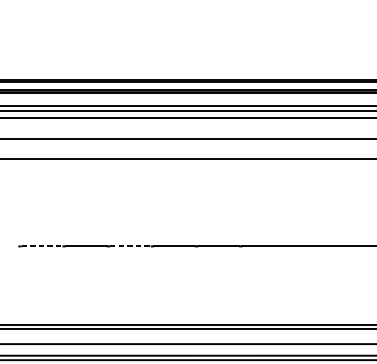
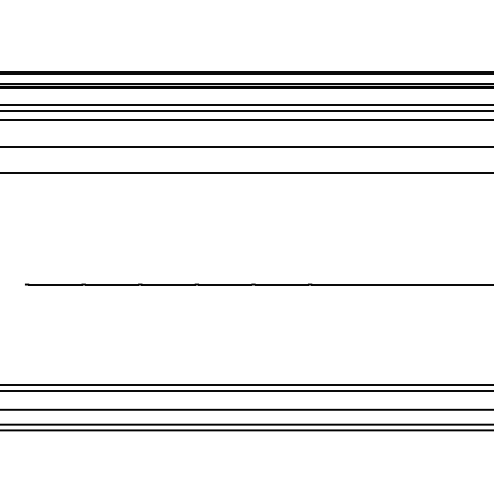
line: (42, 246) -> (55, 284), dashed -> solid
line: (131, 246) -> (169, 284), dashed -> solid

